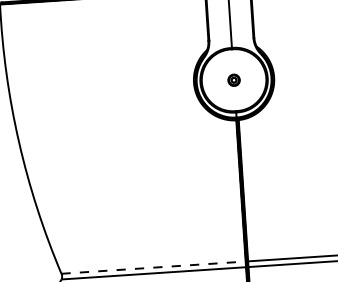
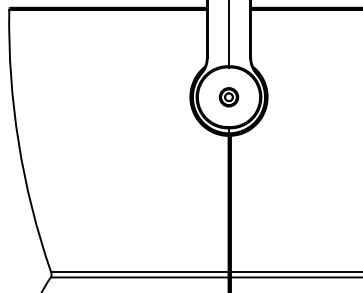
part: (233, 80) -> (228, 97), size x1.67
line: (153, 267) -> (139, 271), dashed -> solid

